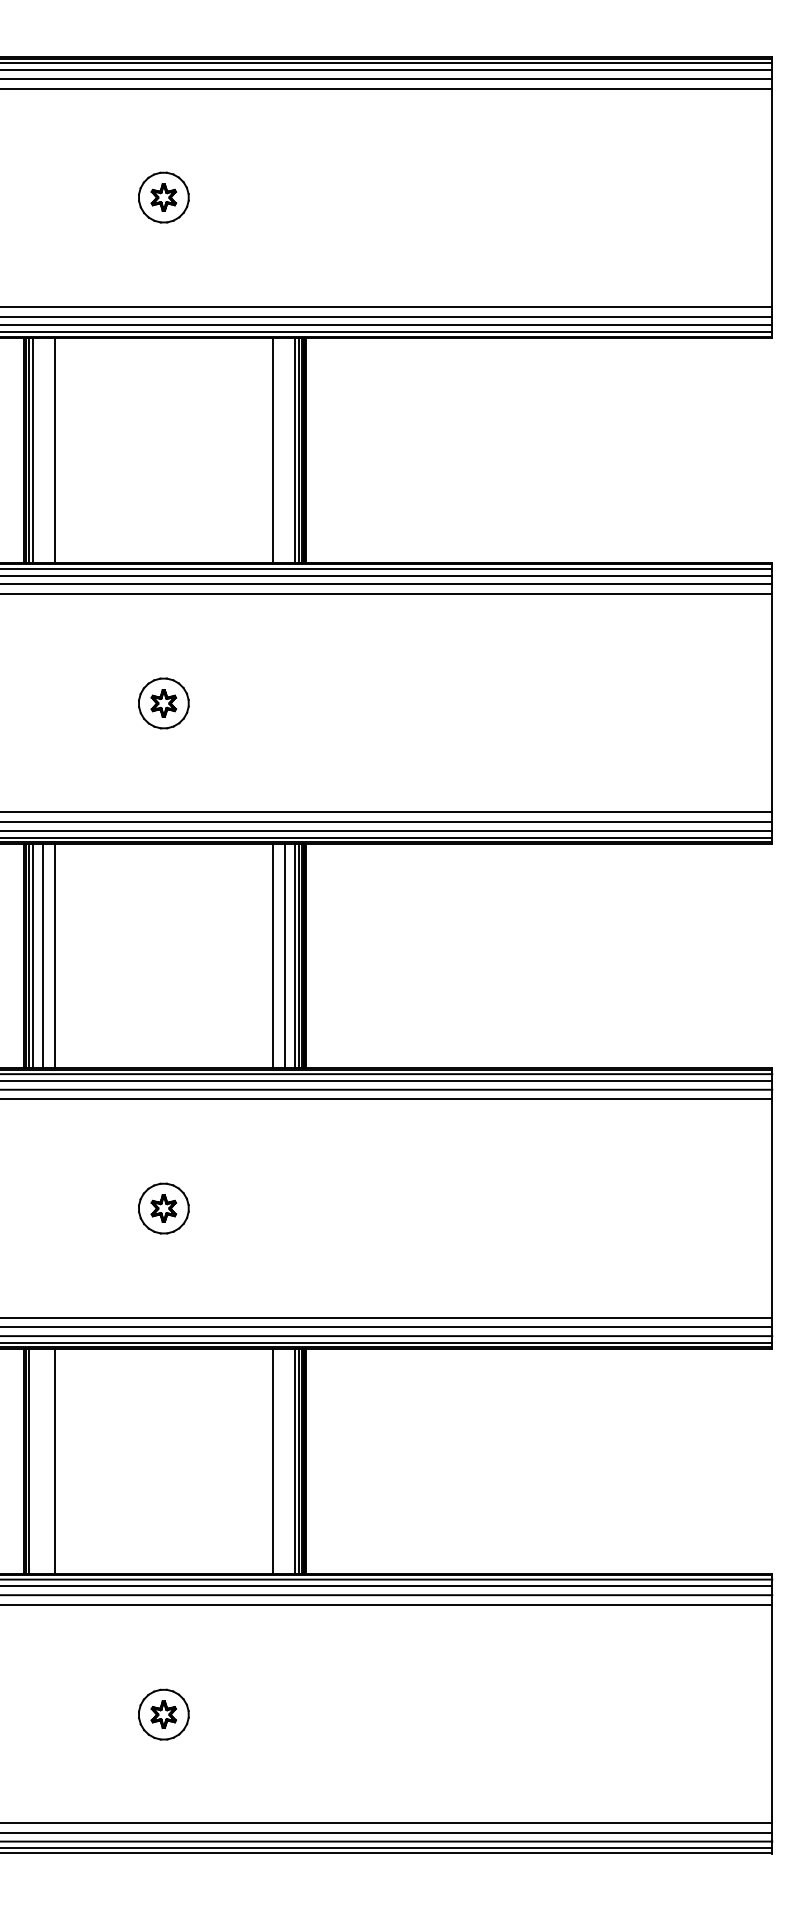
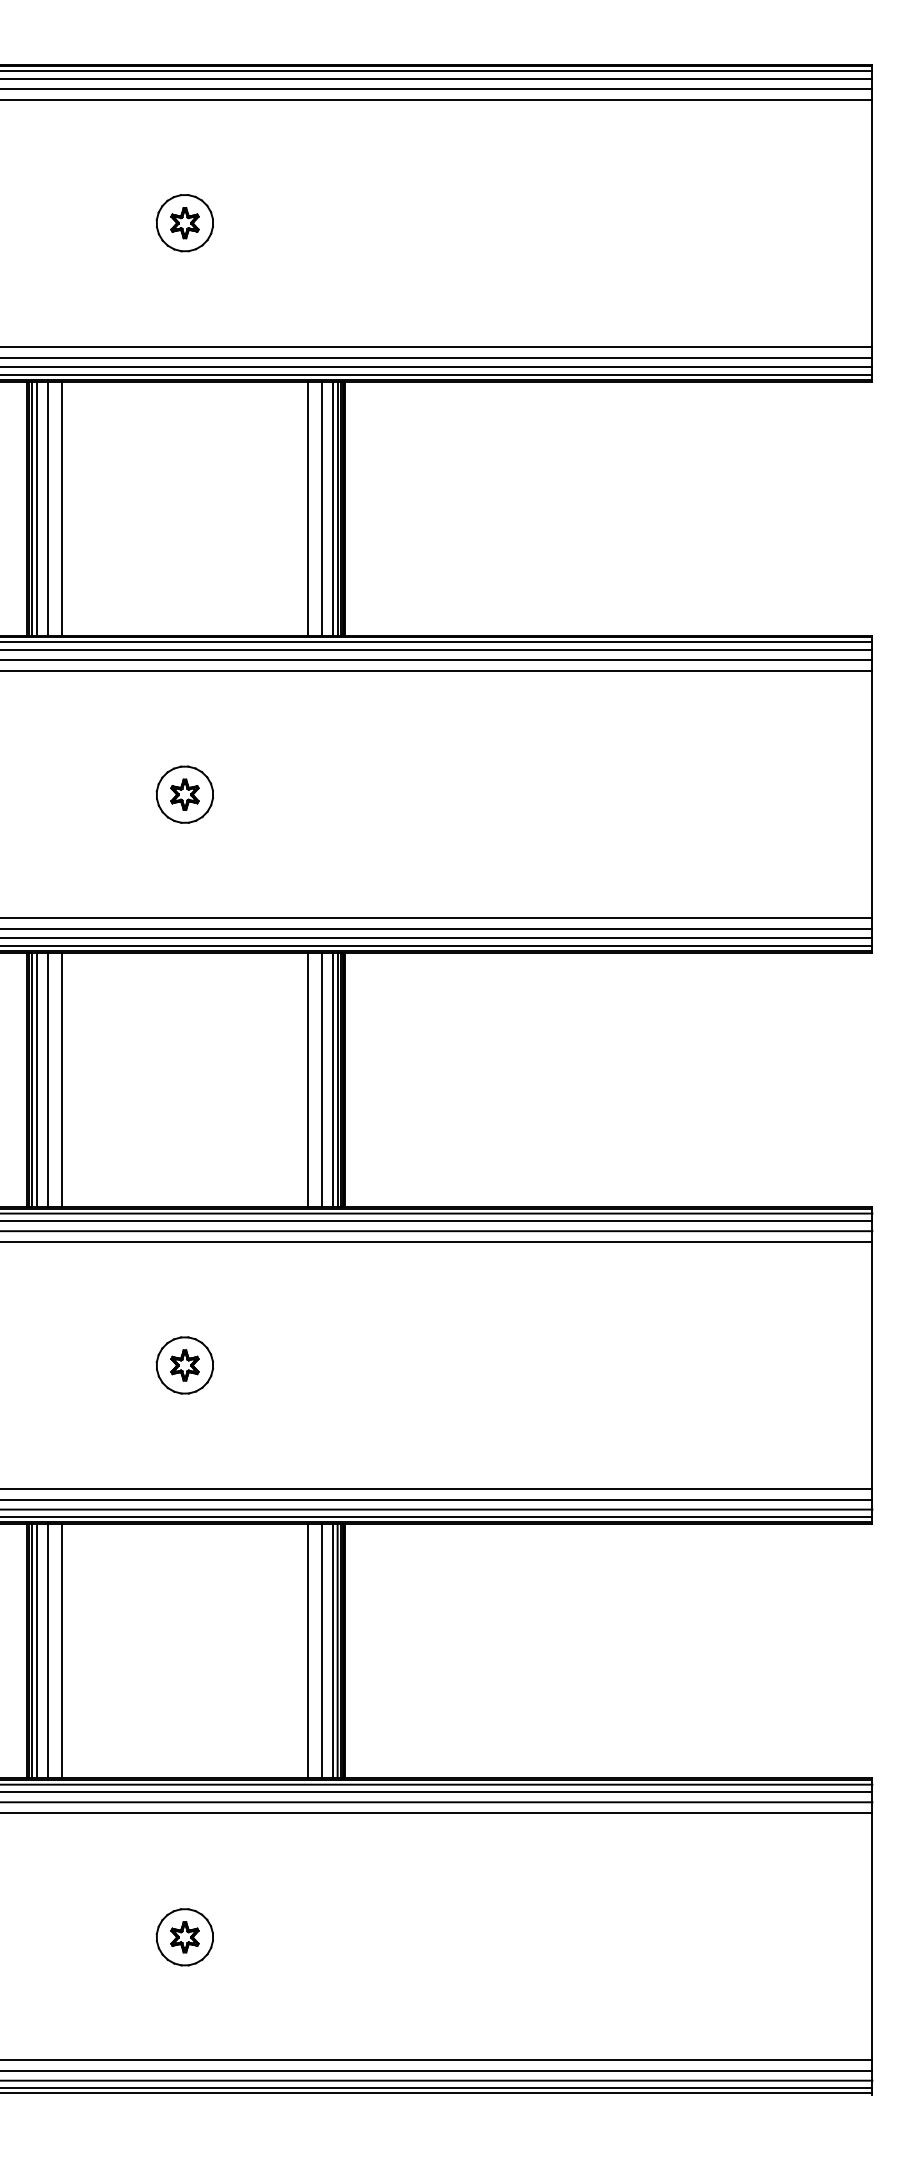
line: (42, 450) -> (47, 508), added
line: (284, 450) -> (321, 508), added
line: (32, 1460) -> (36, 1650), added
line: (42, 1460) -> (47, 1650), added
line: (284, 1460) -> (321, 1650), added

